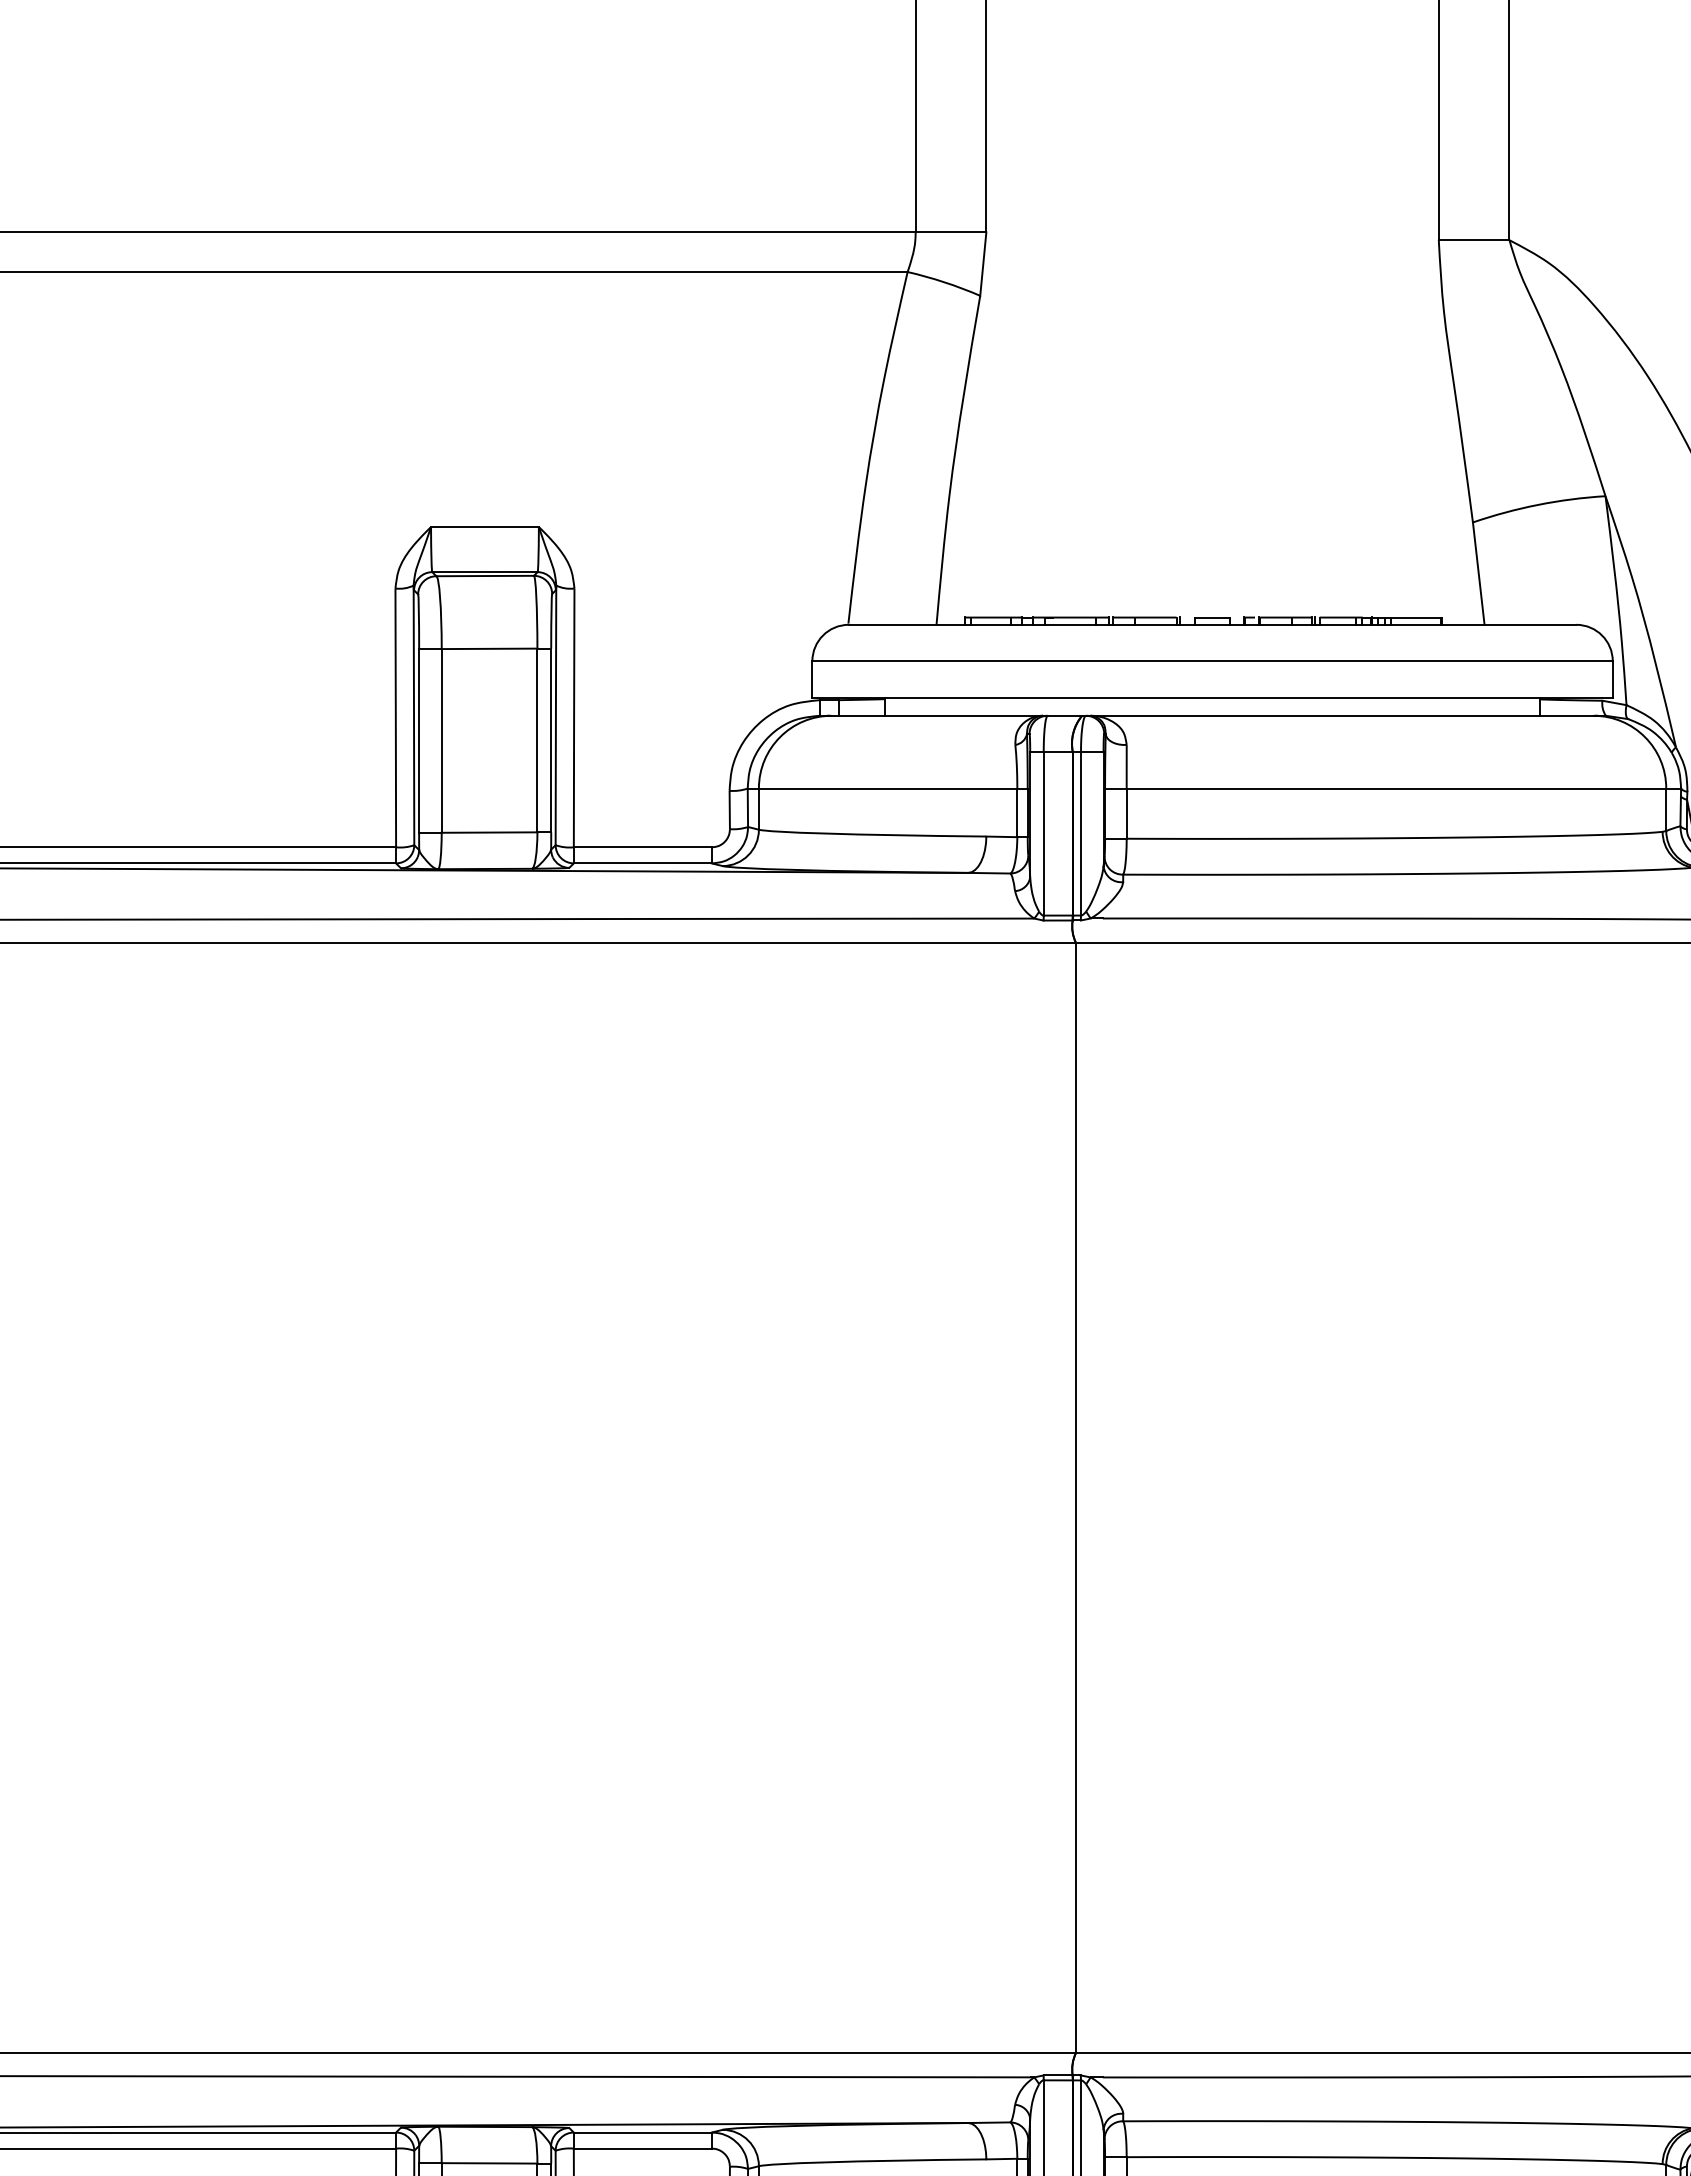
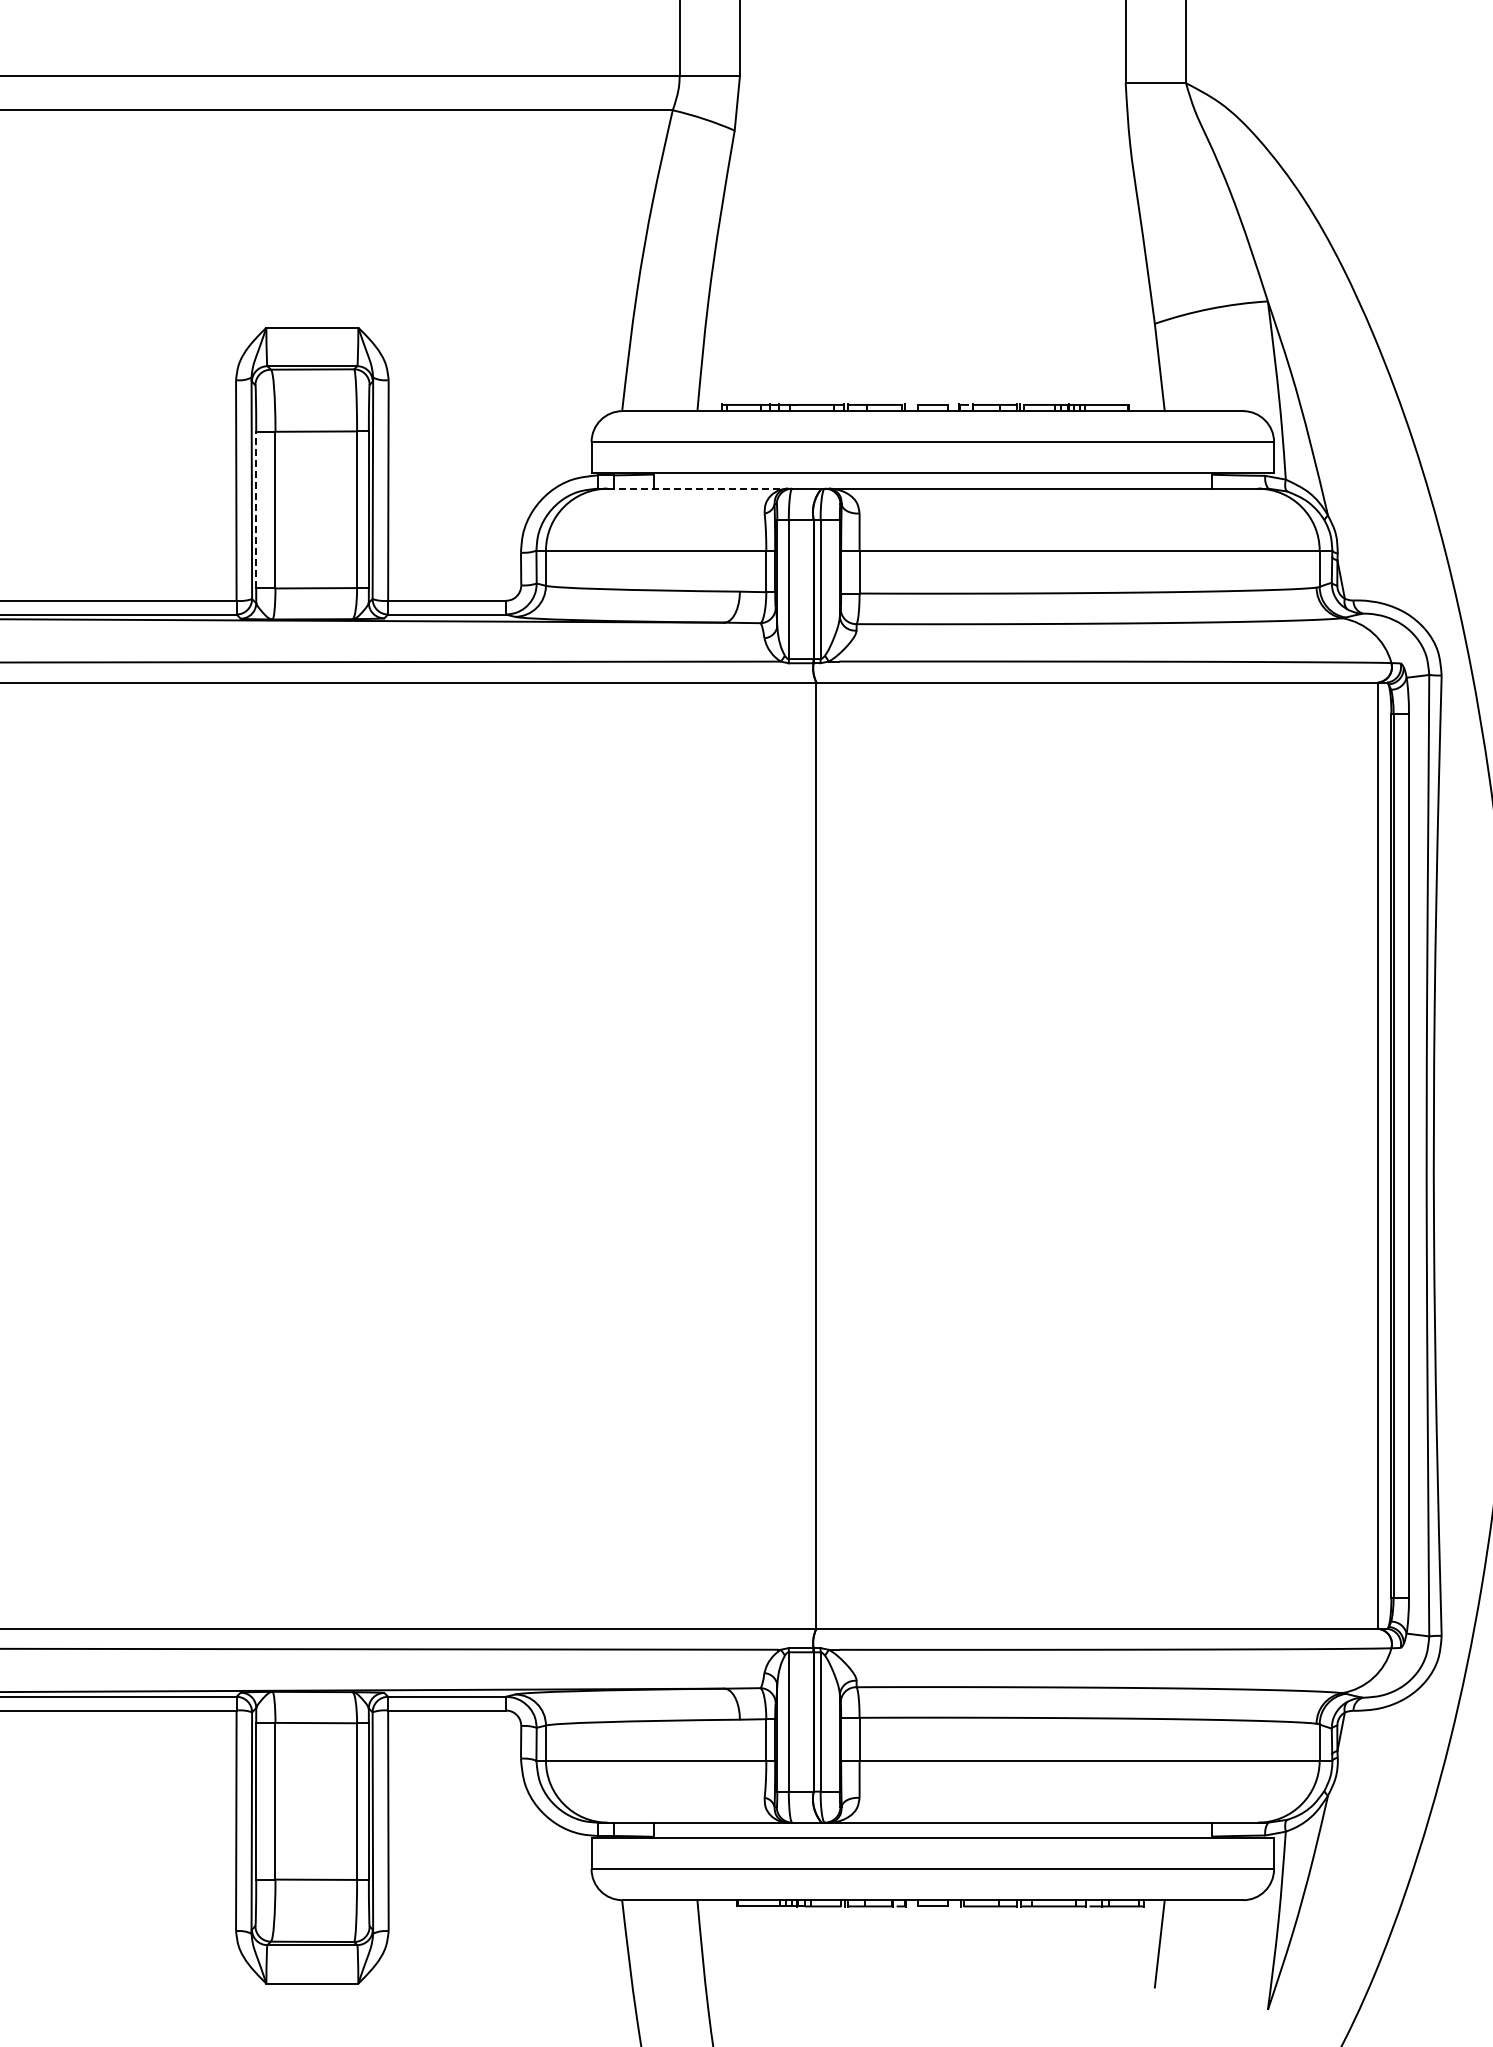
line: (937, 715) -> (698, 488), solid -> dashed
line: (419, 740) -> (256, 509), solid -> dashed

